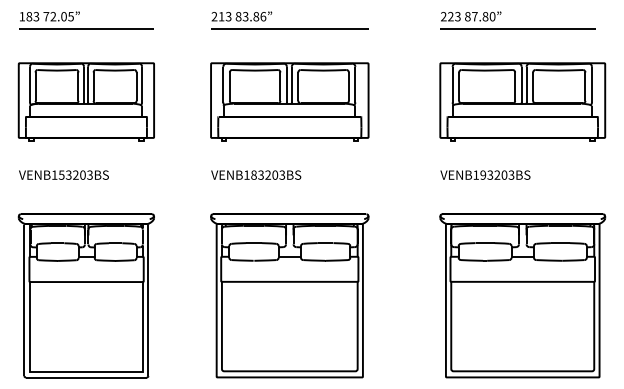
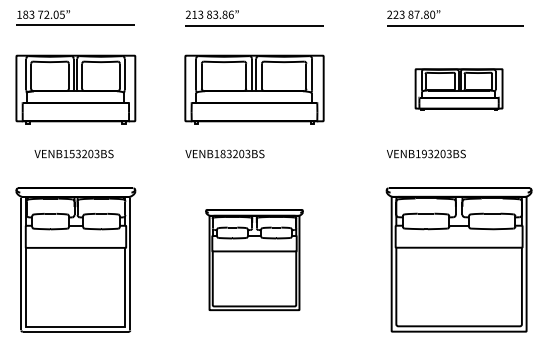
part: (522, 101) -> (458, 89), size x0.6
text: (63, 174) -> (73, 153), moved
part: (289, 295) -> (254, 259), size x0.7

